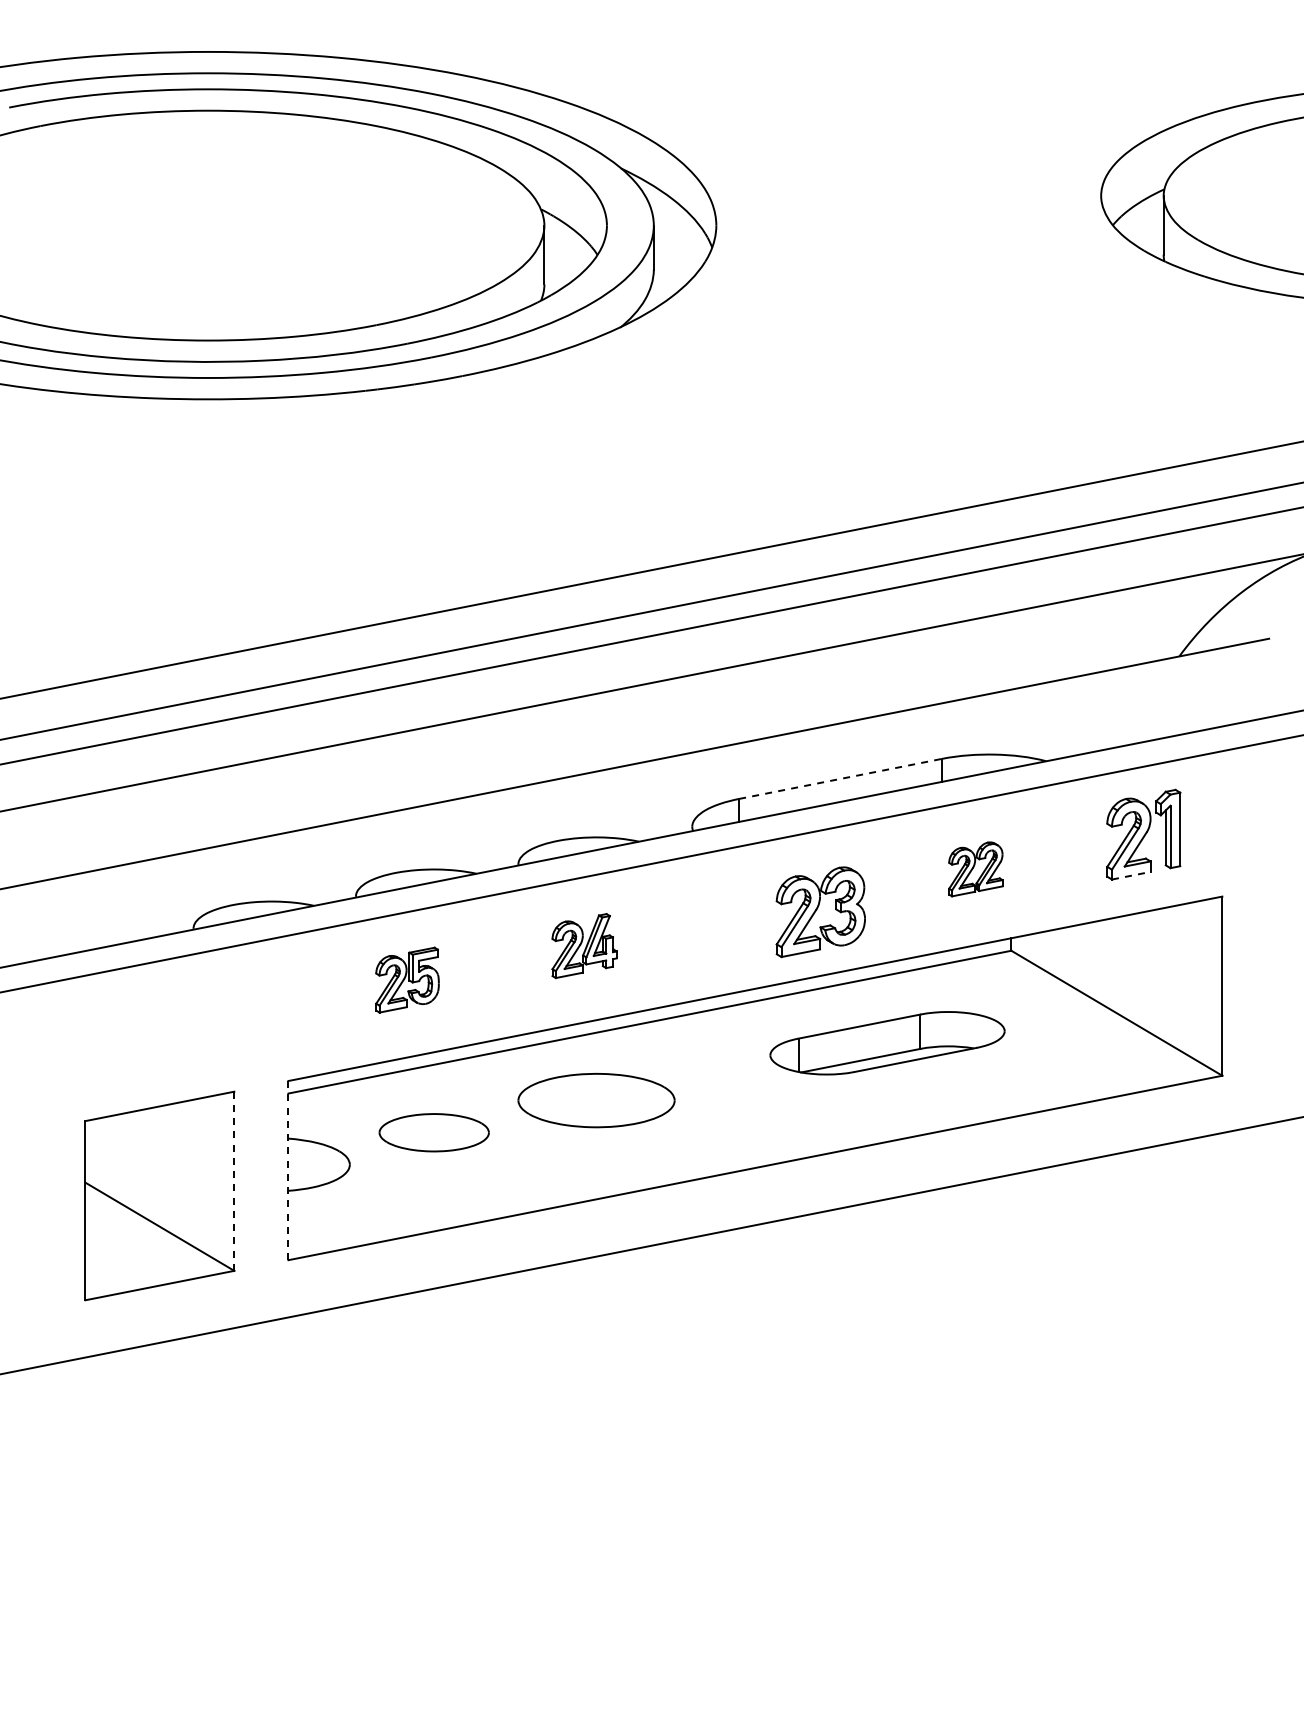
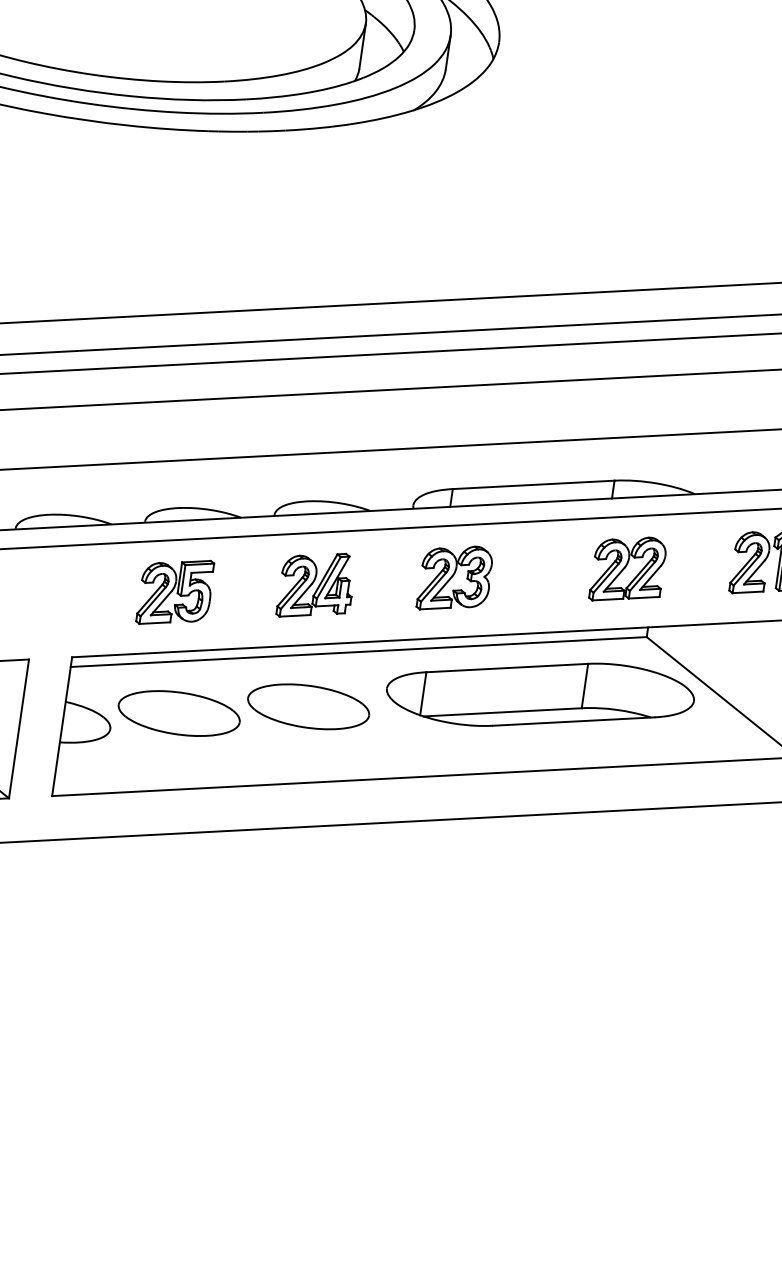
line: (841, 778) -> (534, 484), dashed -> solid
part: (975, 869) -> (628, 570), size x1.67
line: (1131, 875) -> (748, 592), dashed -> solid
part: (820, 912) -> (455, 579), moved
part: (584, 945) -> (316, 585), size x1.43
part: (407, 979) -> (175, 591), size x1.43
part: (887, 1043) -> (540, 695), size x1.67
part: (434, 1132) -> (179, 713), size x1.43
line: (288, 1170) -> (62, 726), dashed -> solid
line: (234, 1181) -> (19, 729), dashed -> solid

